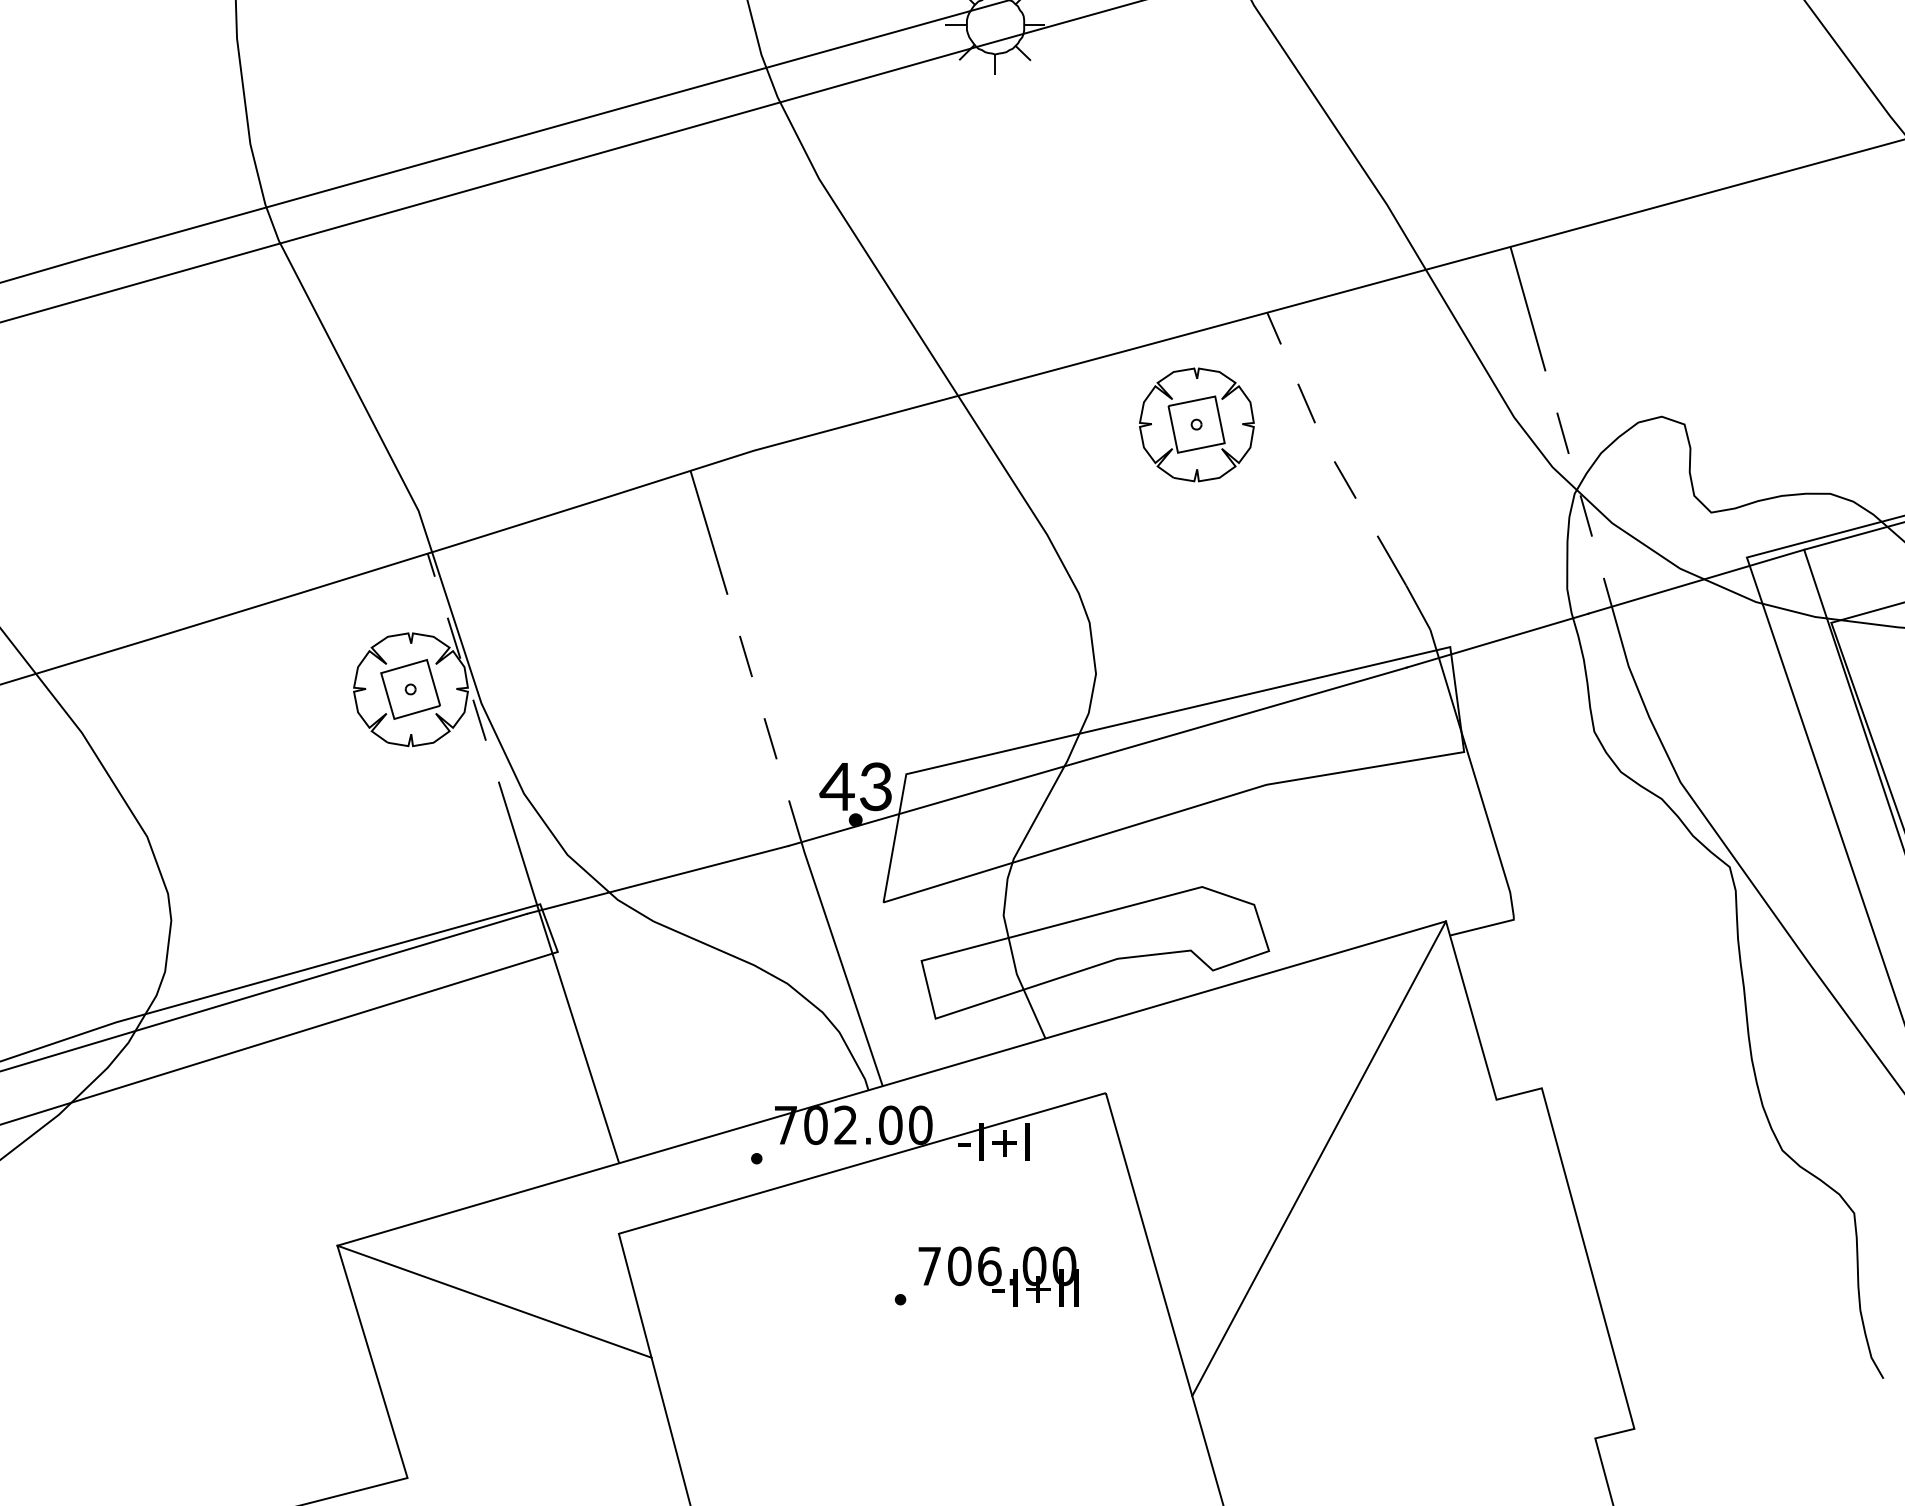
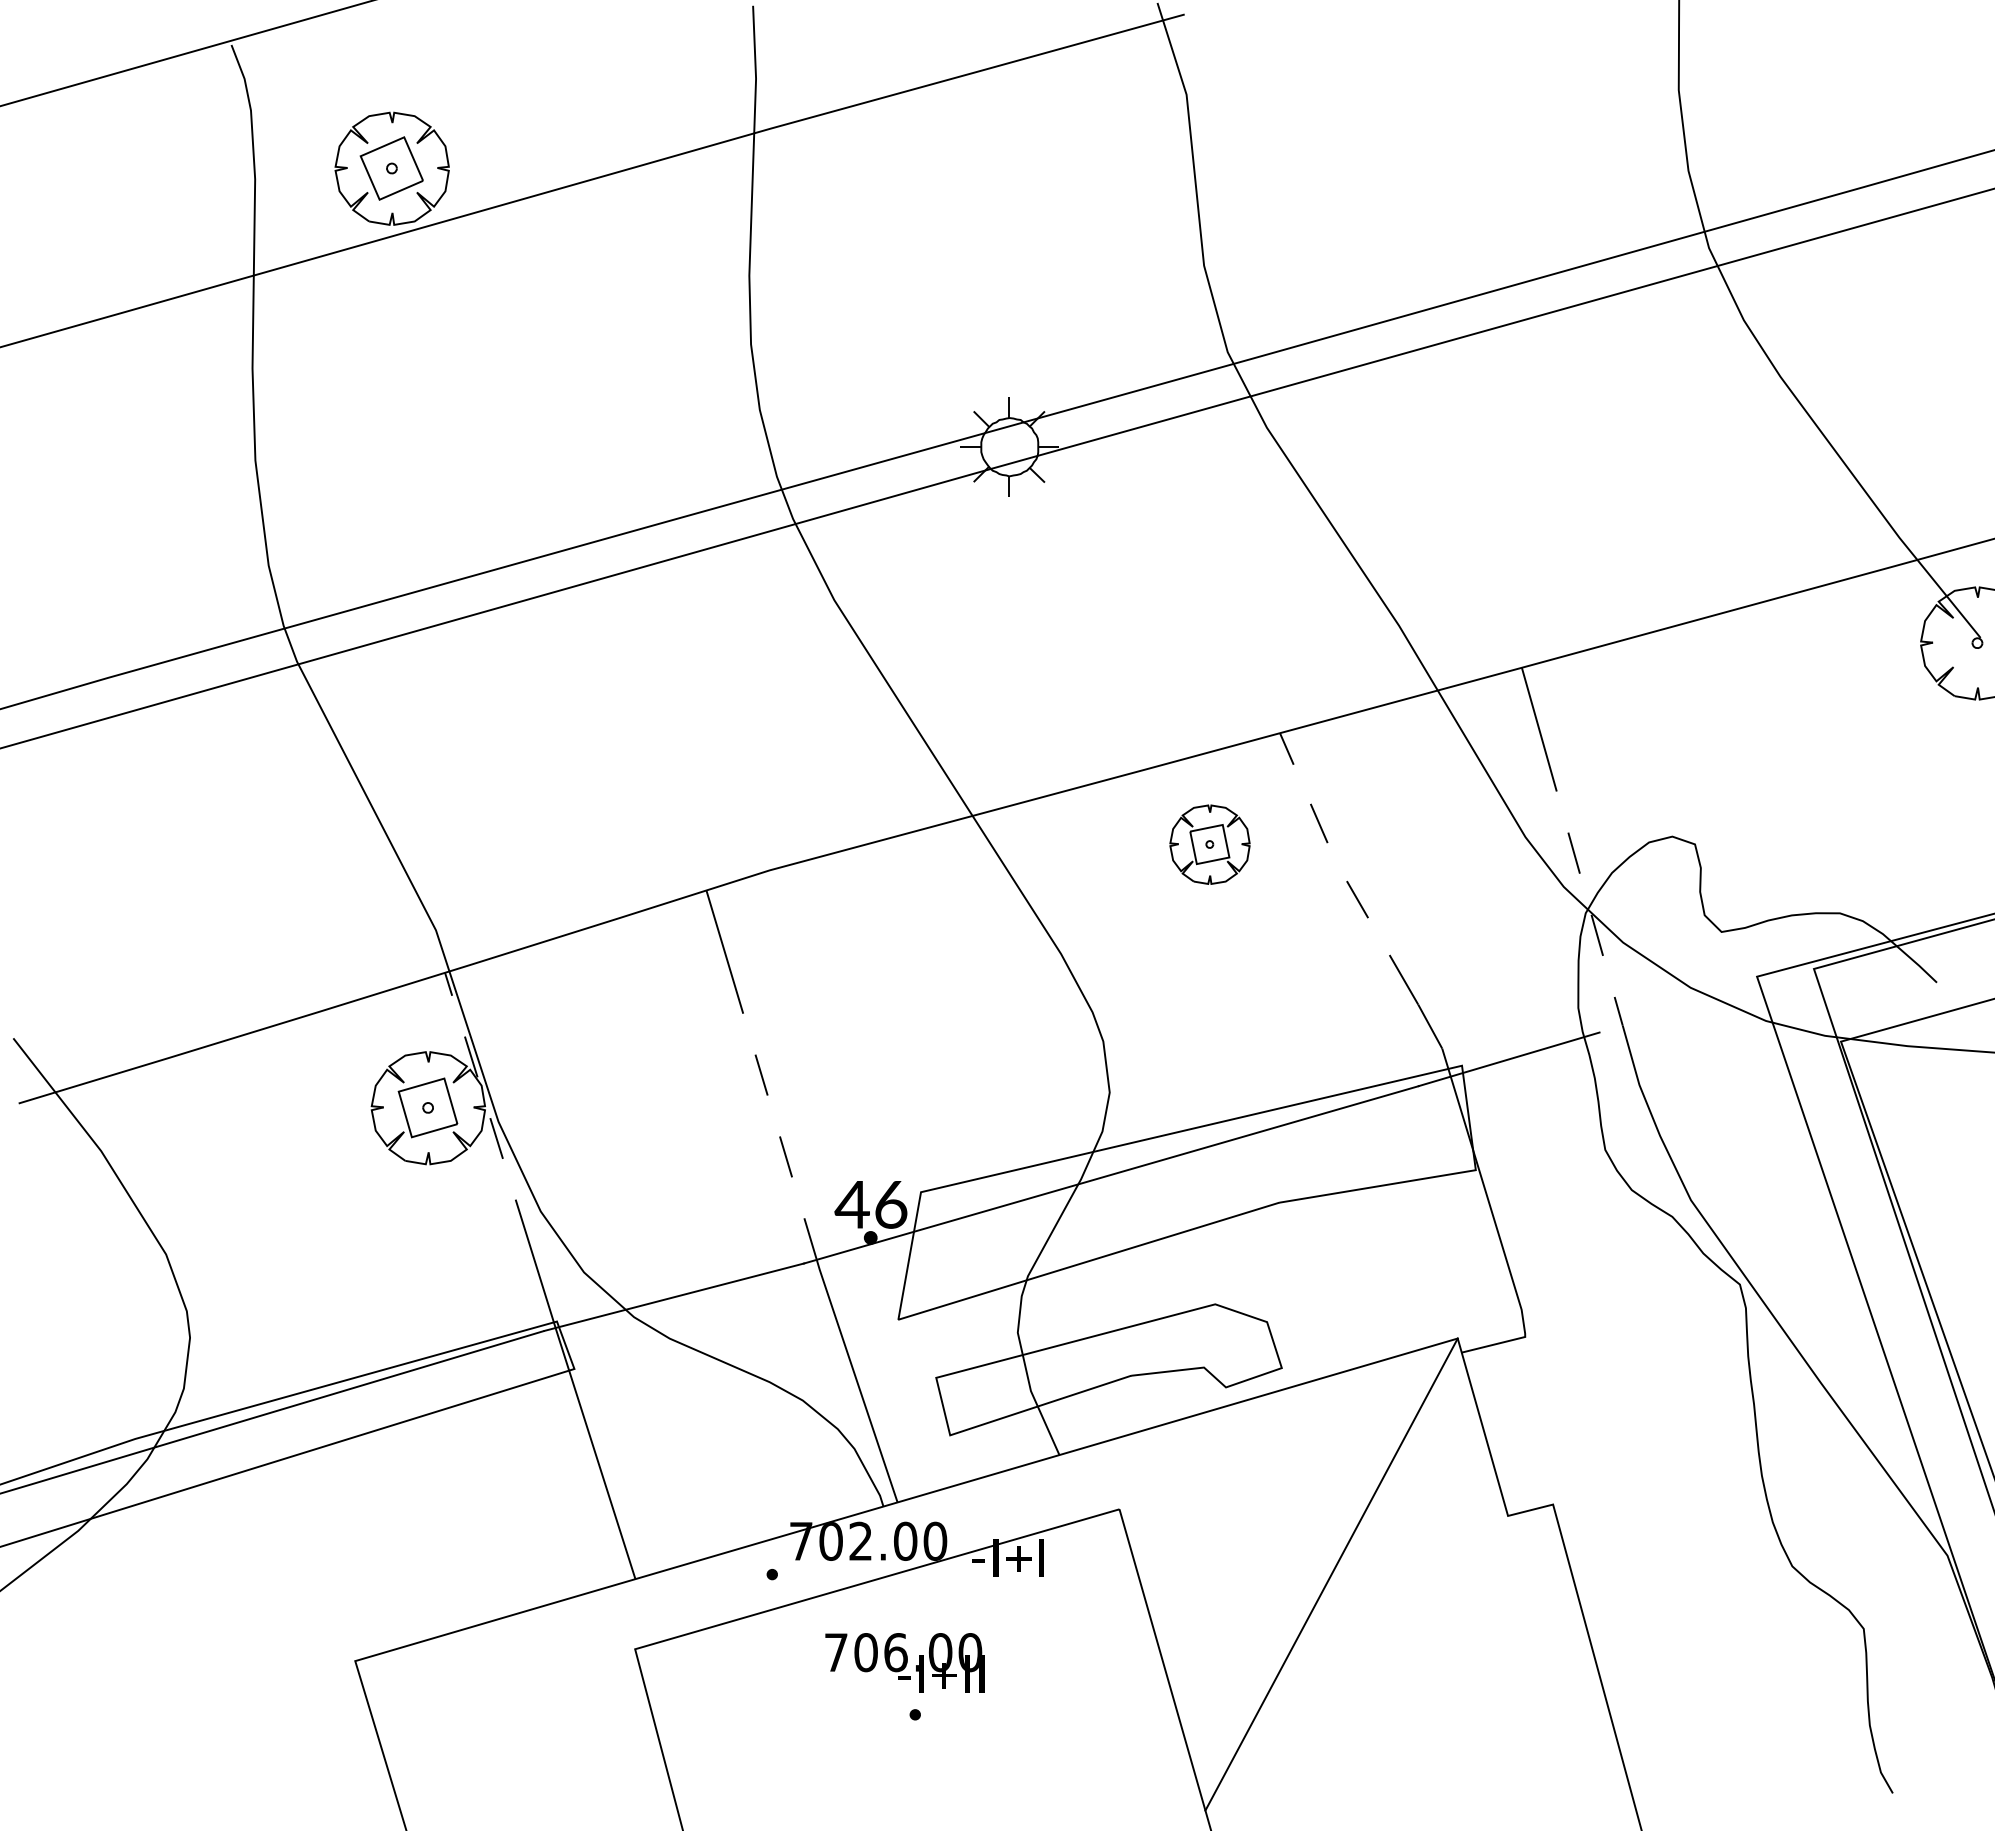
part: (1196, 424) -> (1209, 844), size x0.7
line: (1696, 581) -> (1706, 1000), removed
text: (876, 786) -> (891, 1204), 43 -> 46
text: (998, 1276) -> (904, 1662), moved
line: (494, 1301) -> (511, 1716), removed

